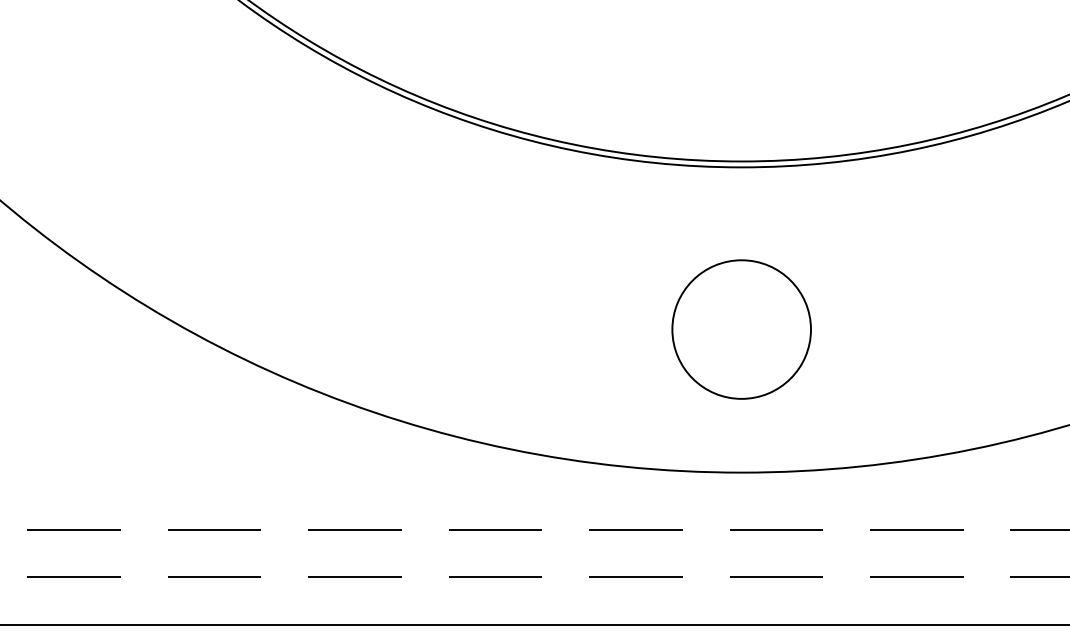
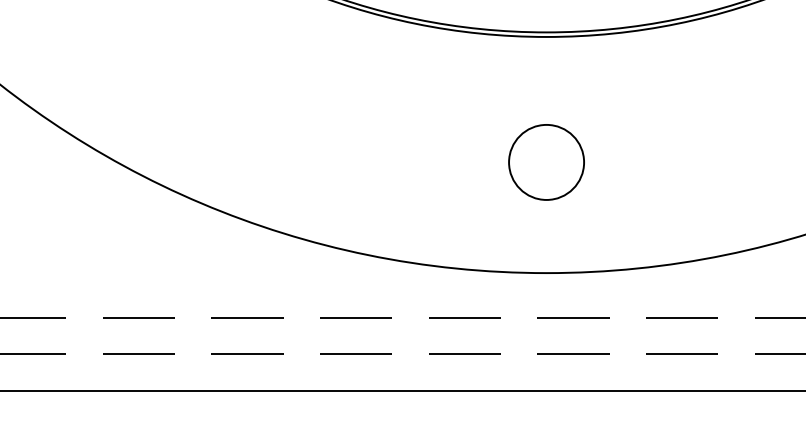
circle: (741, 329) -> (546, 162), size x0.7

